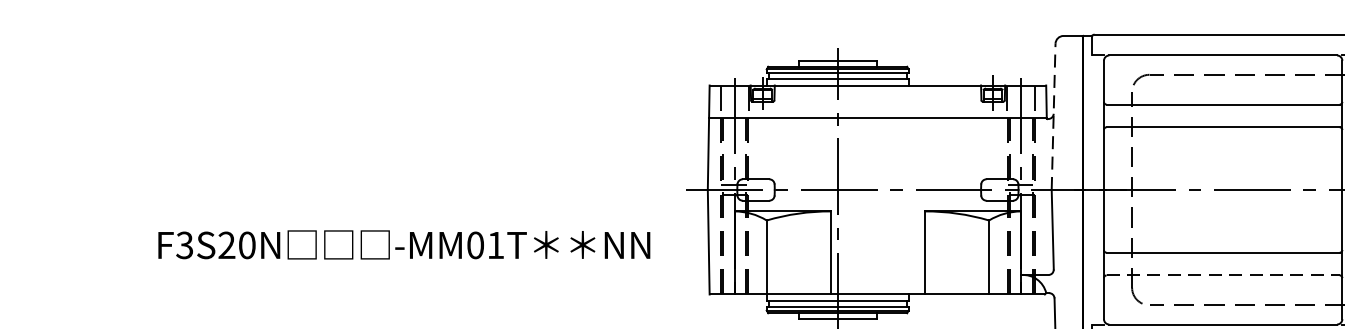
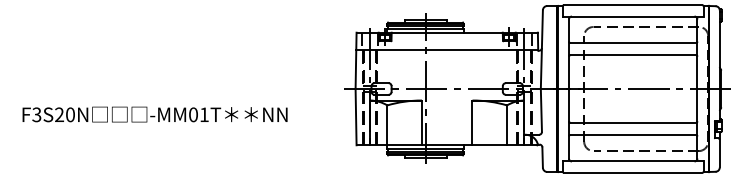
line: (1052, 116) -> (541, 49), dashed -> solid
text: (403, 244) -> (154, 114), moved
line: (1223, 276) -> (633, 135), dashed -> solid

